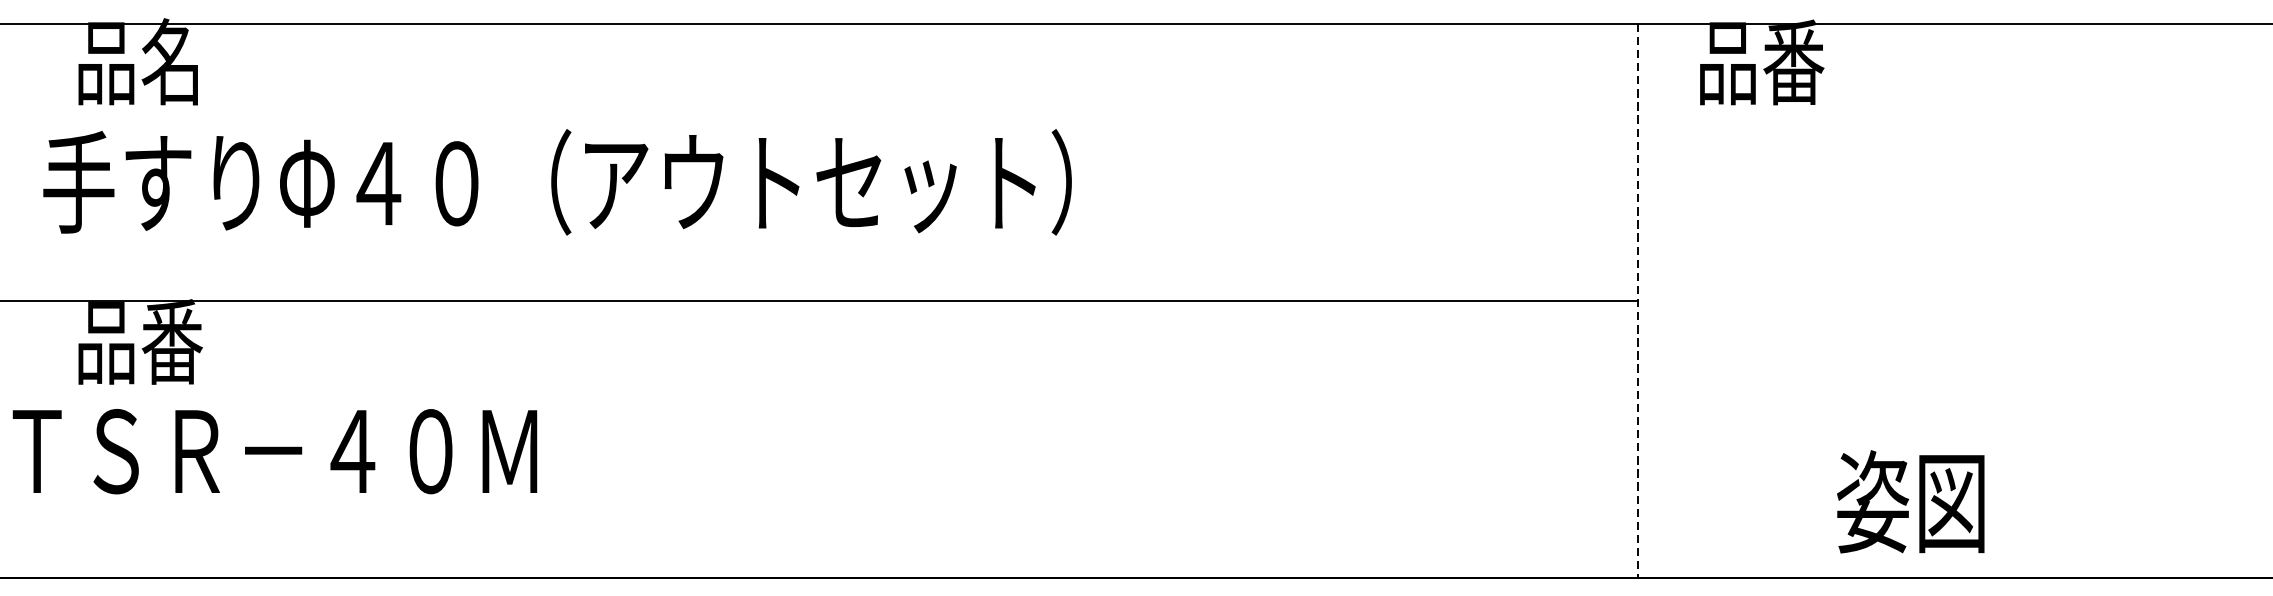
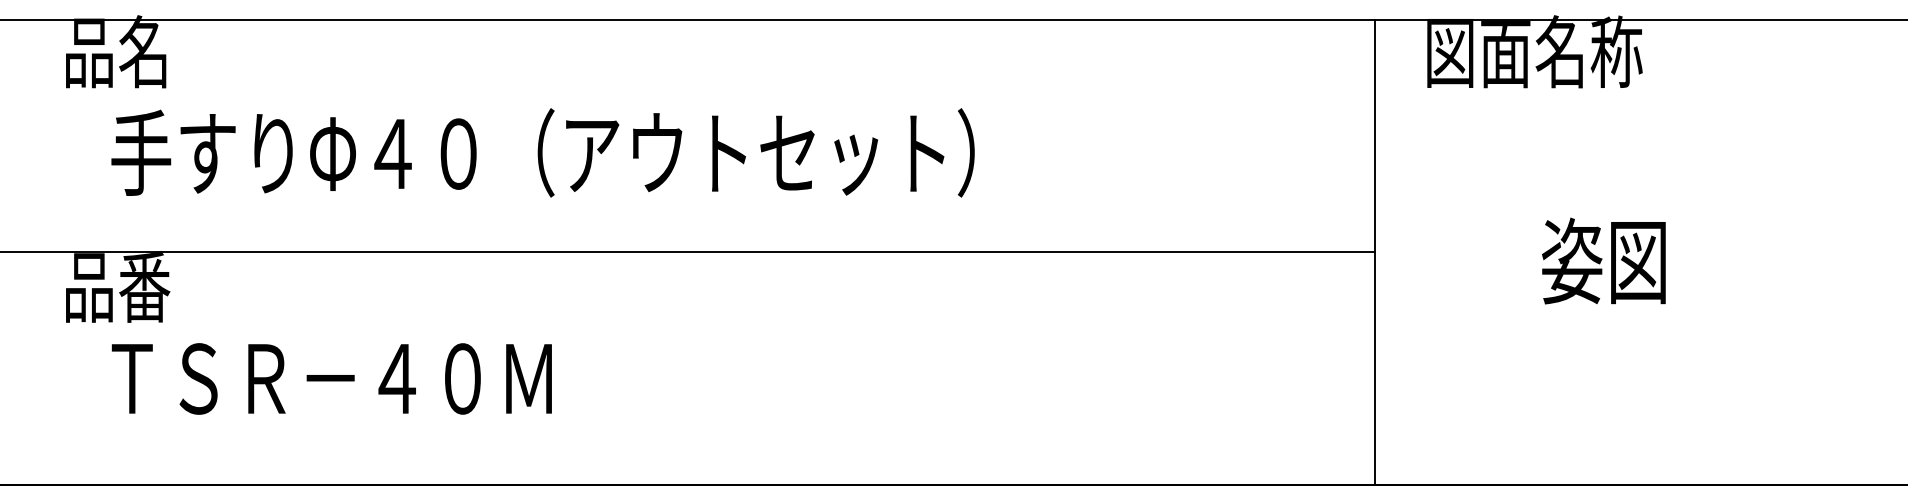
text: (1828, 61) -> (1534, 51), 品番 -> 図面名称
text: (556, 181) -> (542, 152), moved
line: (1638, 300) -> (1375, 252), dashed -> solid
text: (274, 451) -> (331, 378), moved
text: (1910, 501) -> (1603, 260), moved

